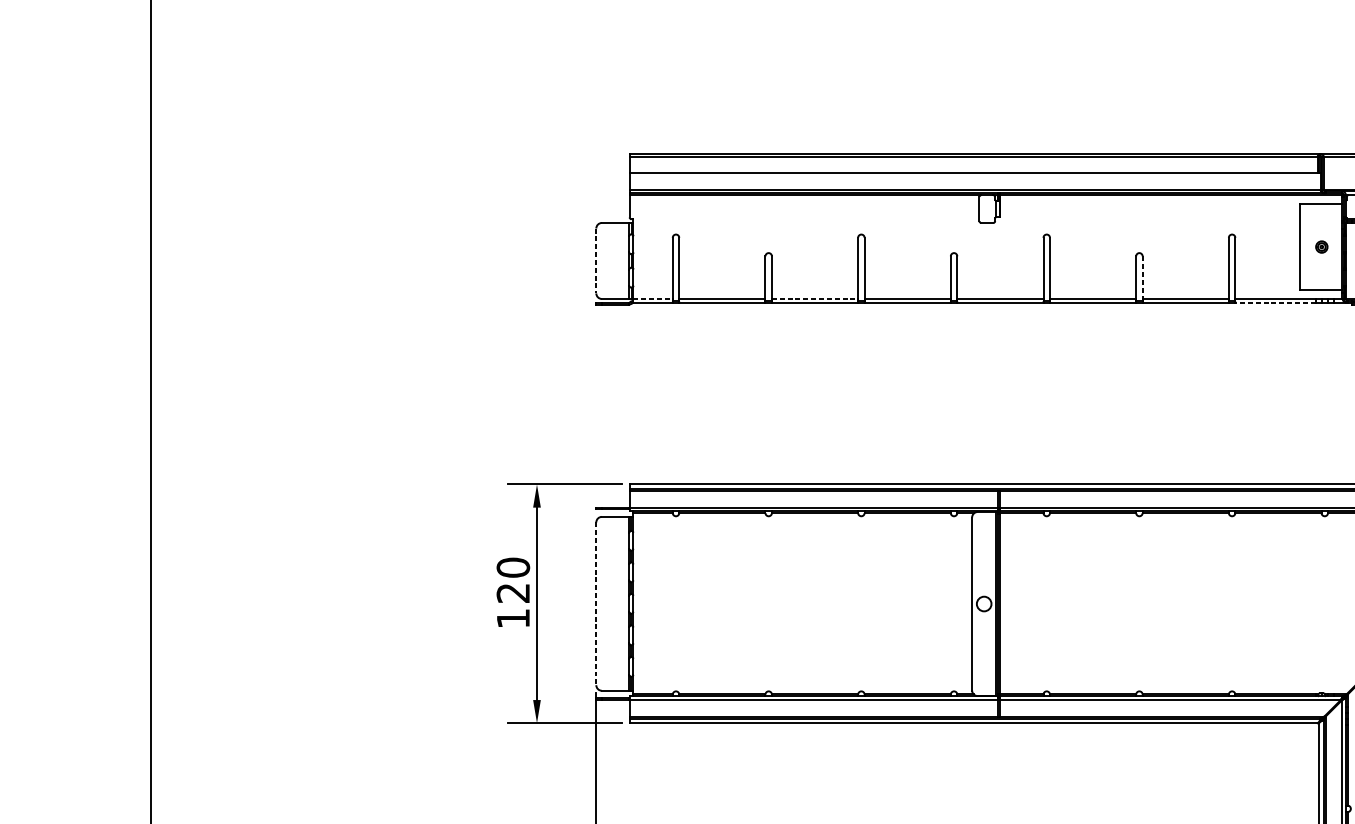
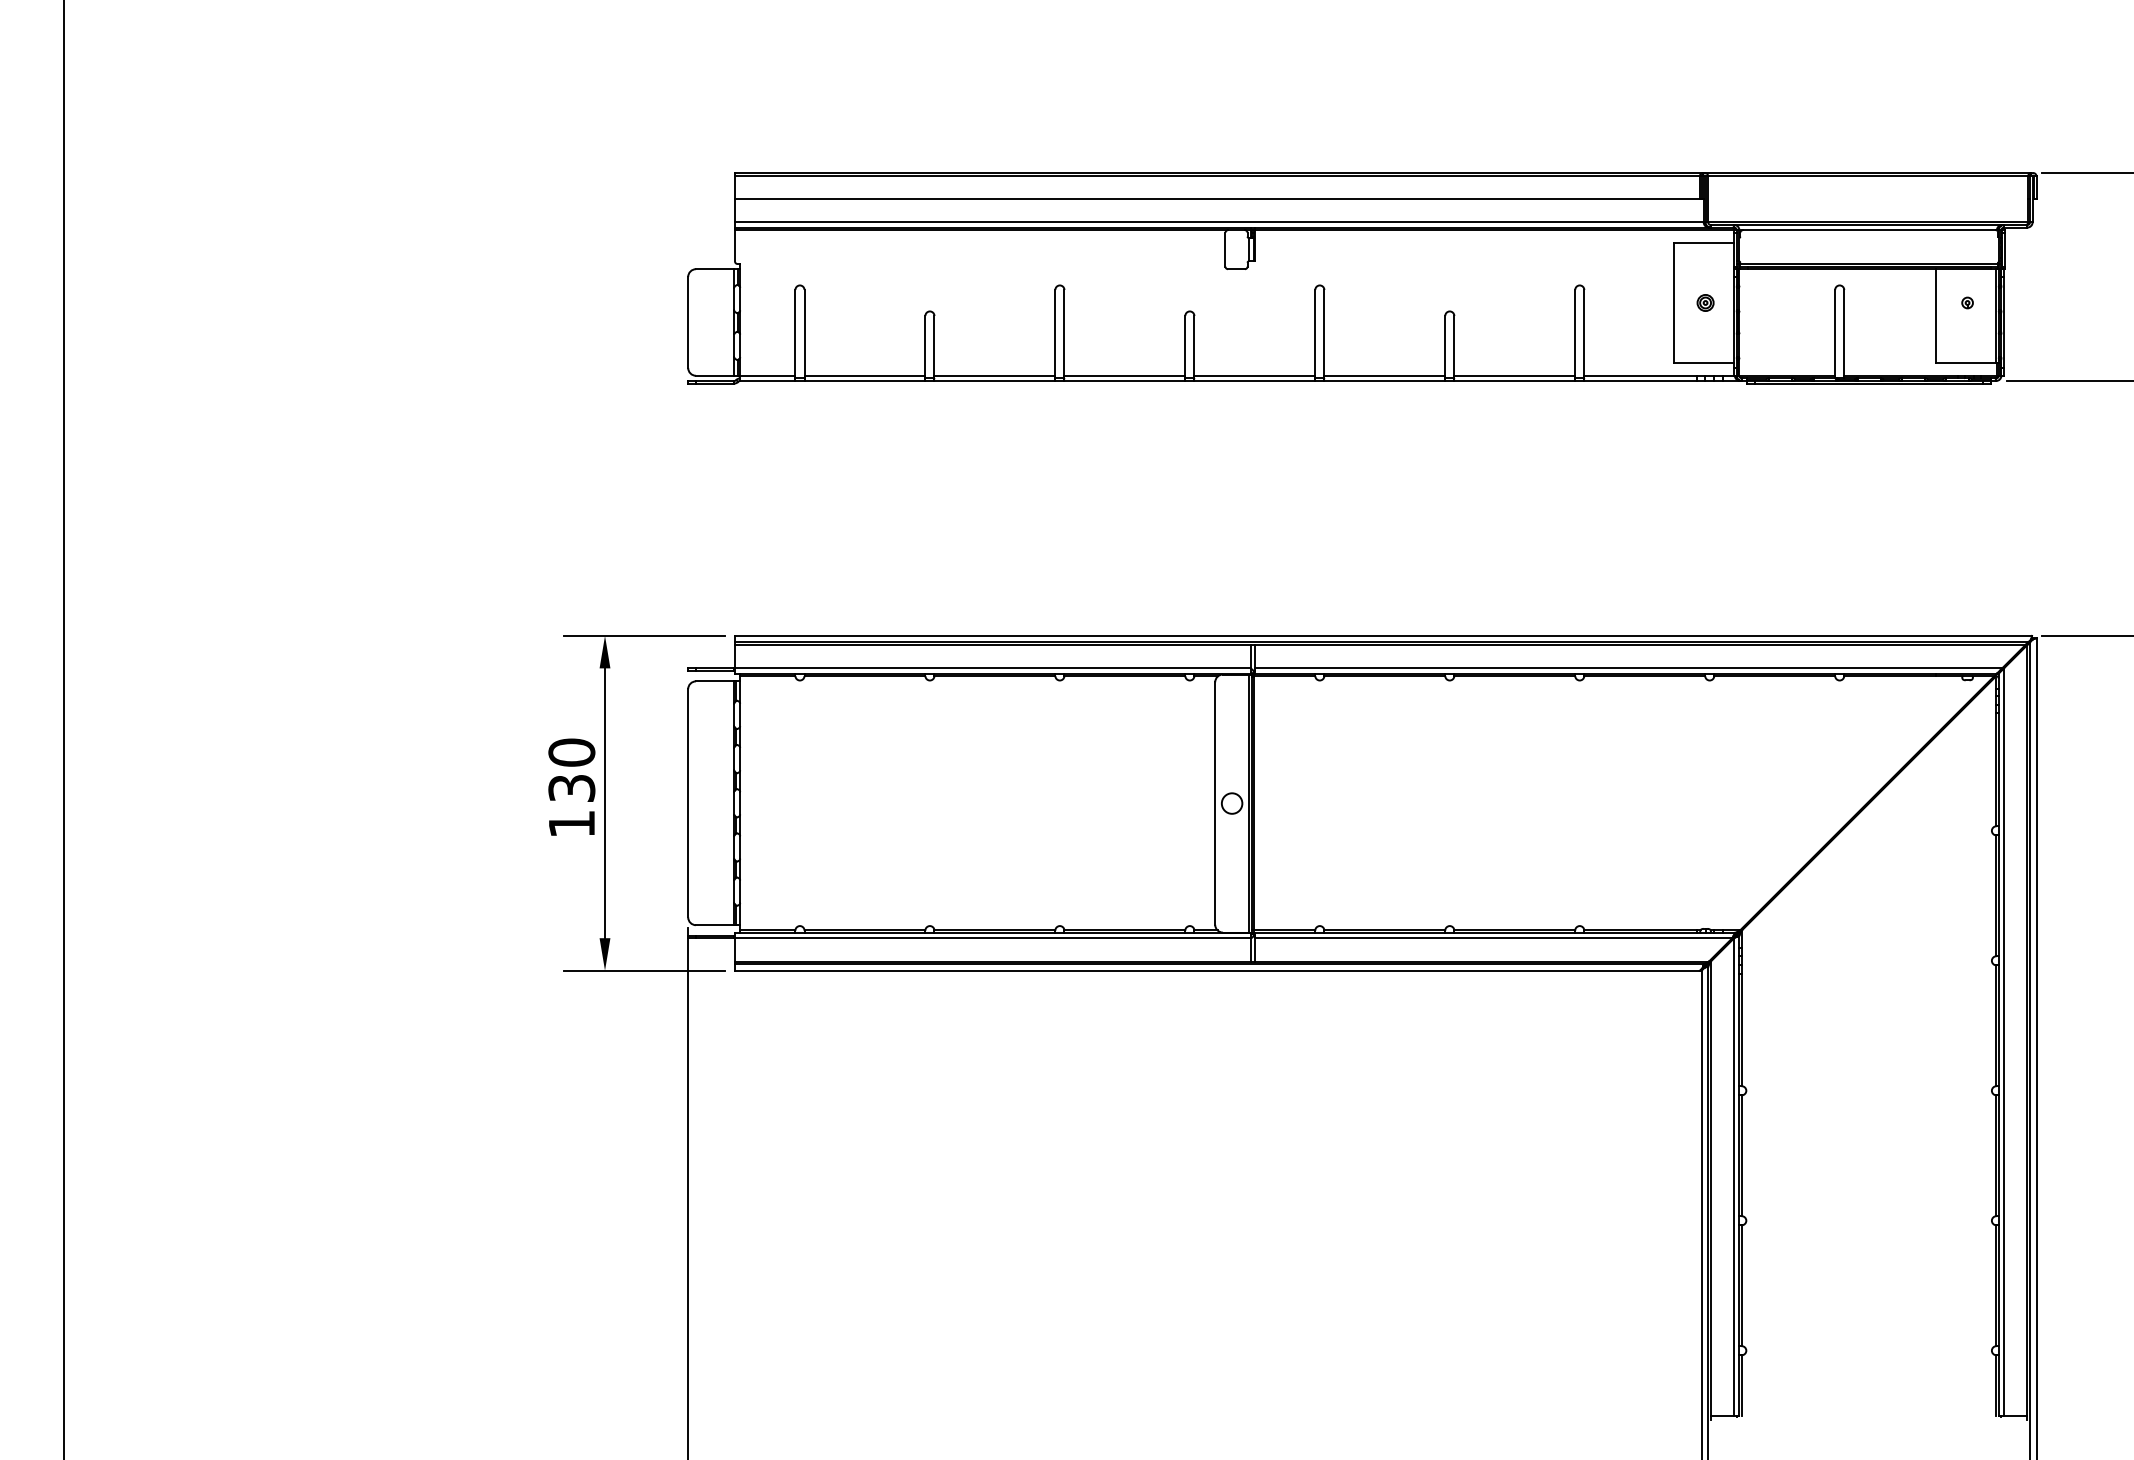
line: (596, 260) -> (688, 322), dashed -> solid
line: (1142, 277) -> (1454, 345), dashed -> solid
line: (652, 298) -> (767, 375), dashed -> solid
line: (815, 298) -> (995, 375), dashed -> solid
line: (1275, 302) -> (1640, 380), dashed -> solid
text: (513, 593) -> (571, 788), 120 -> 130
line: (596, 603) -> (688, 803), dashed -> solid

